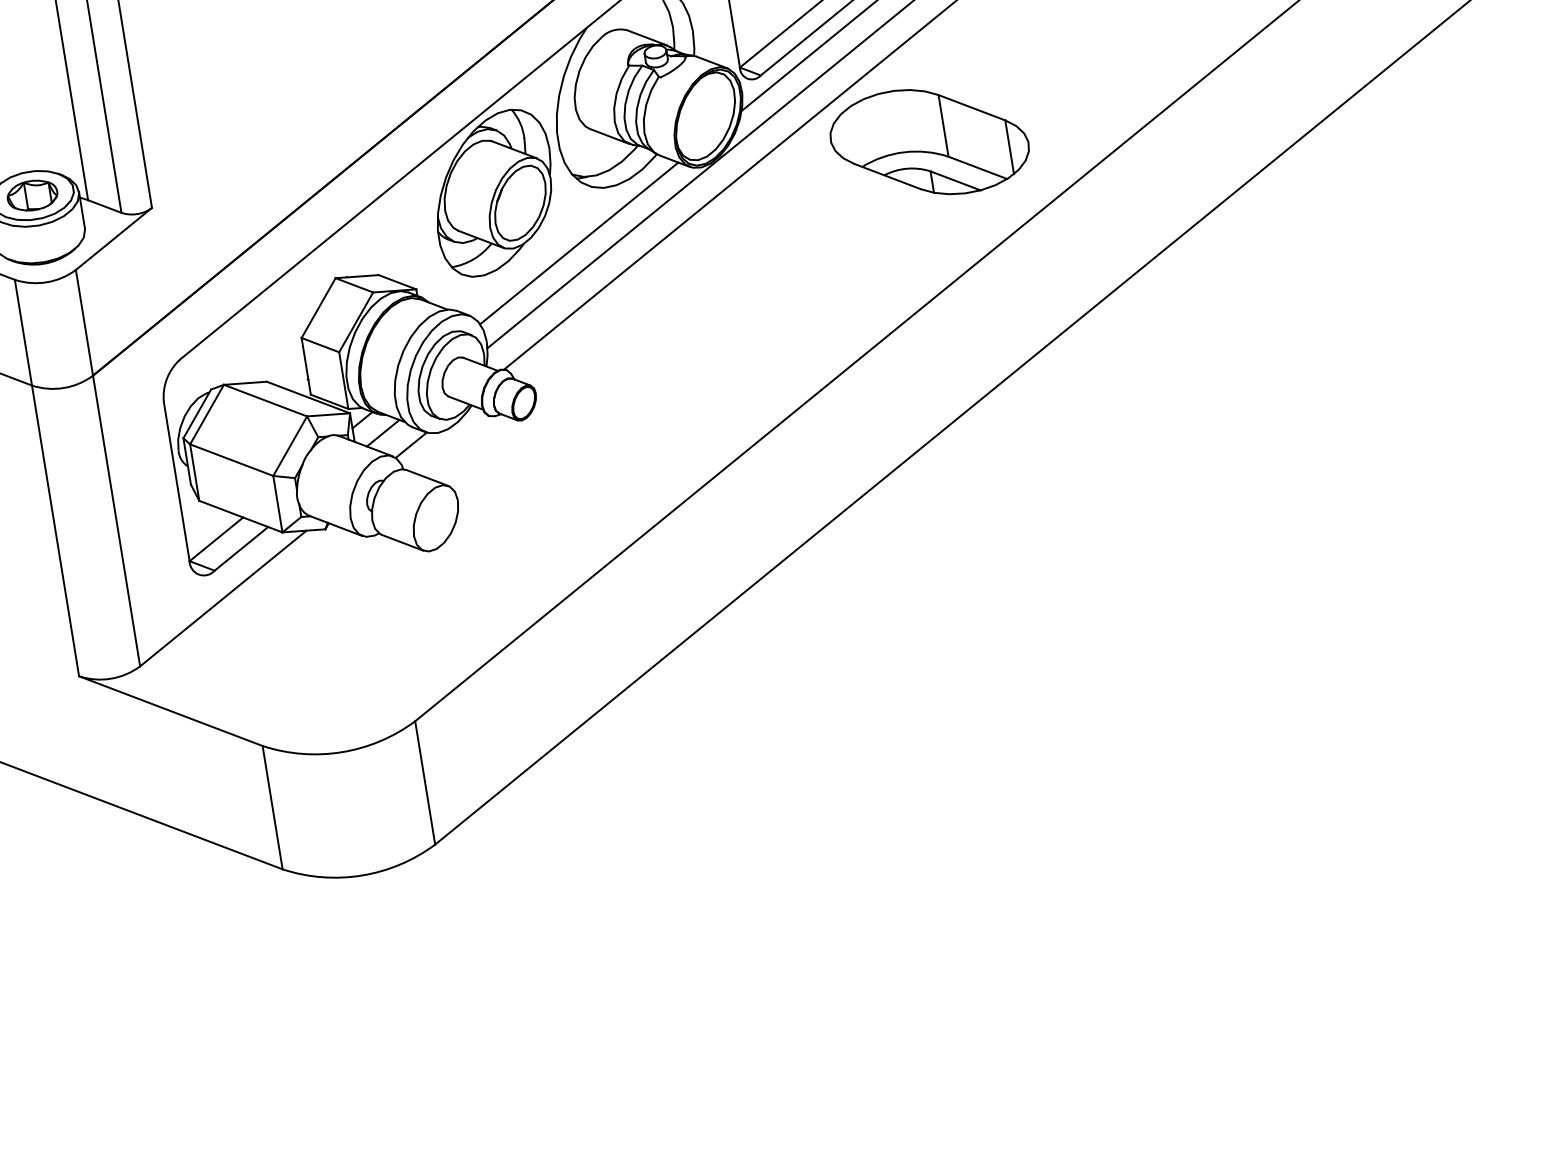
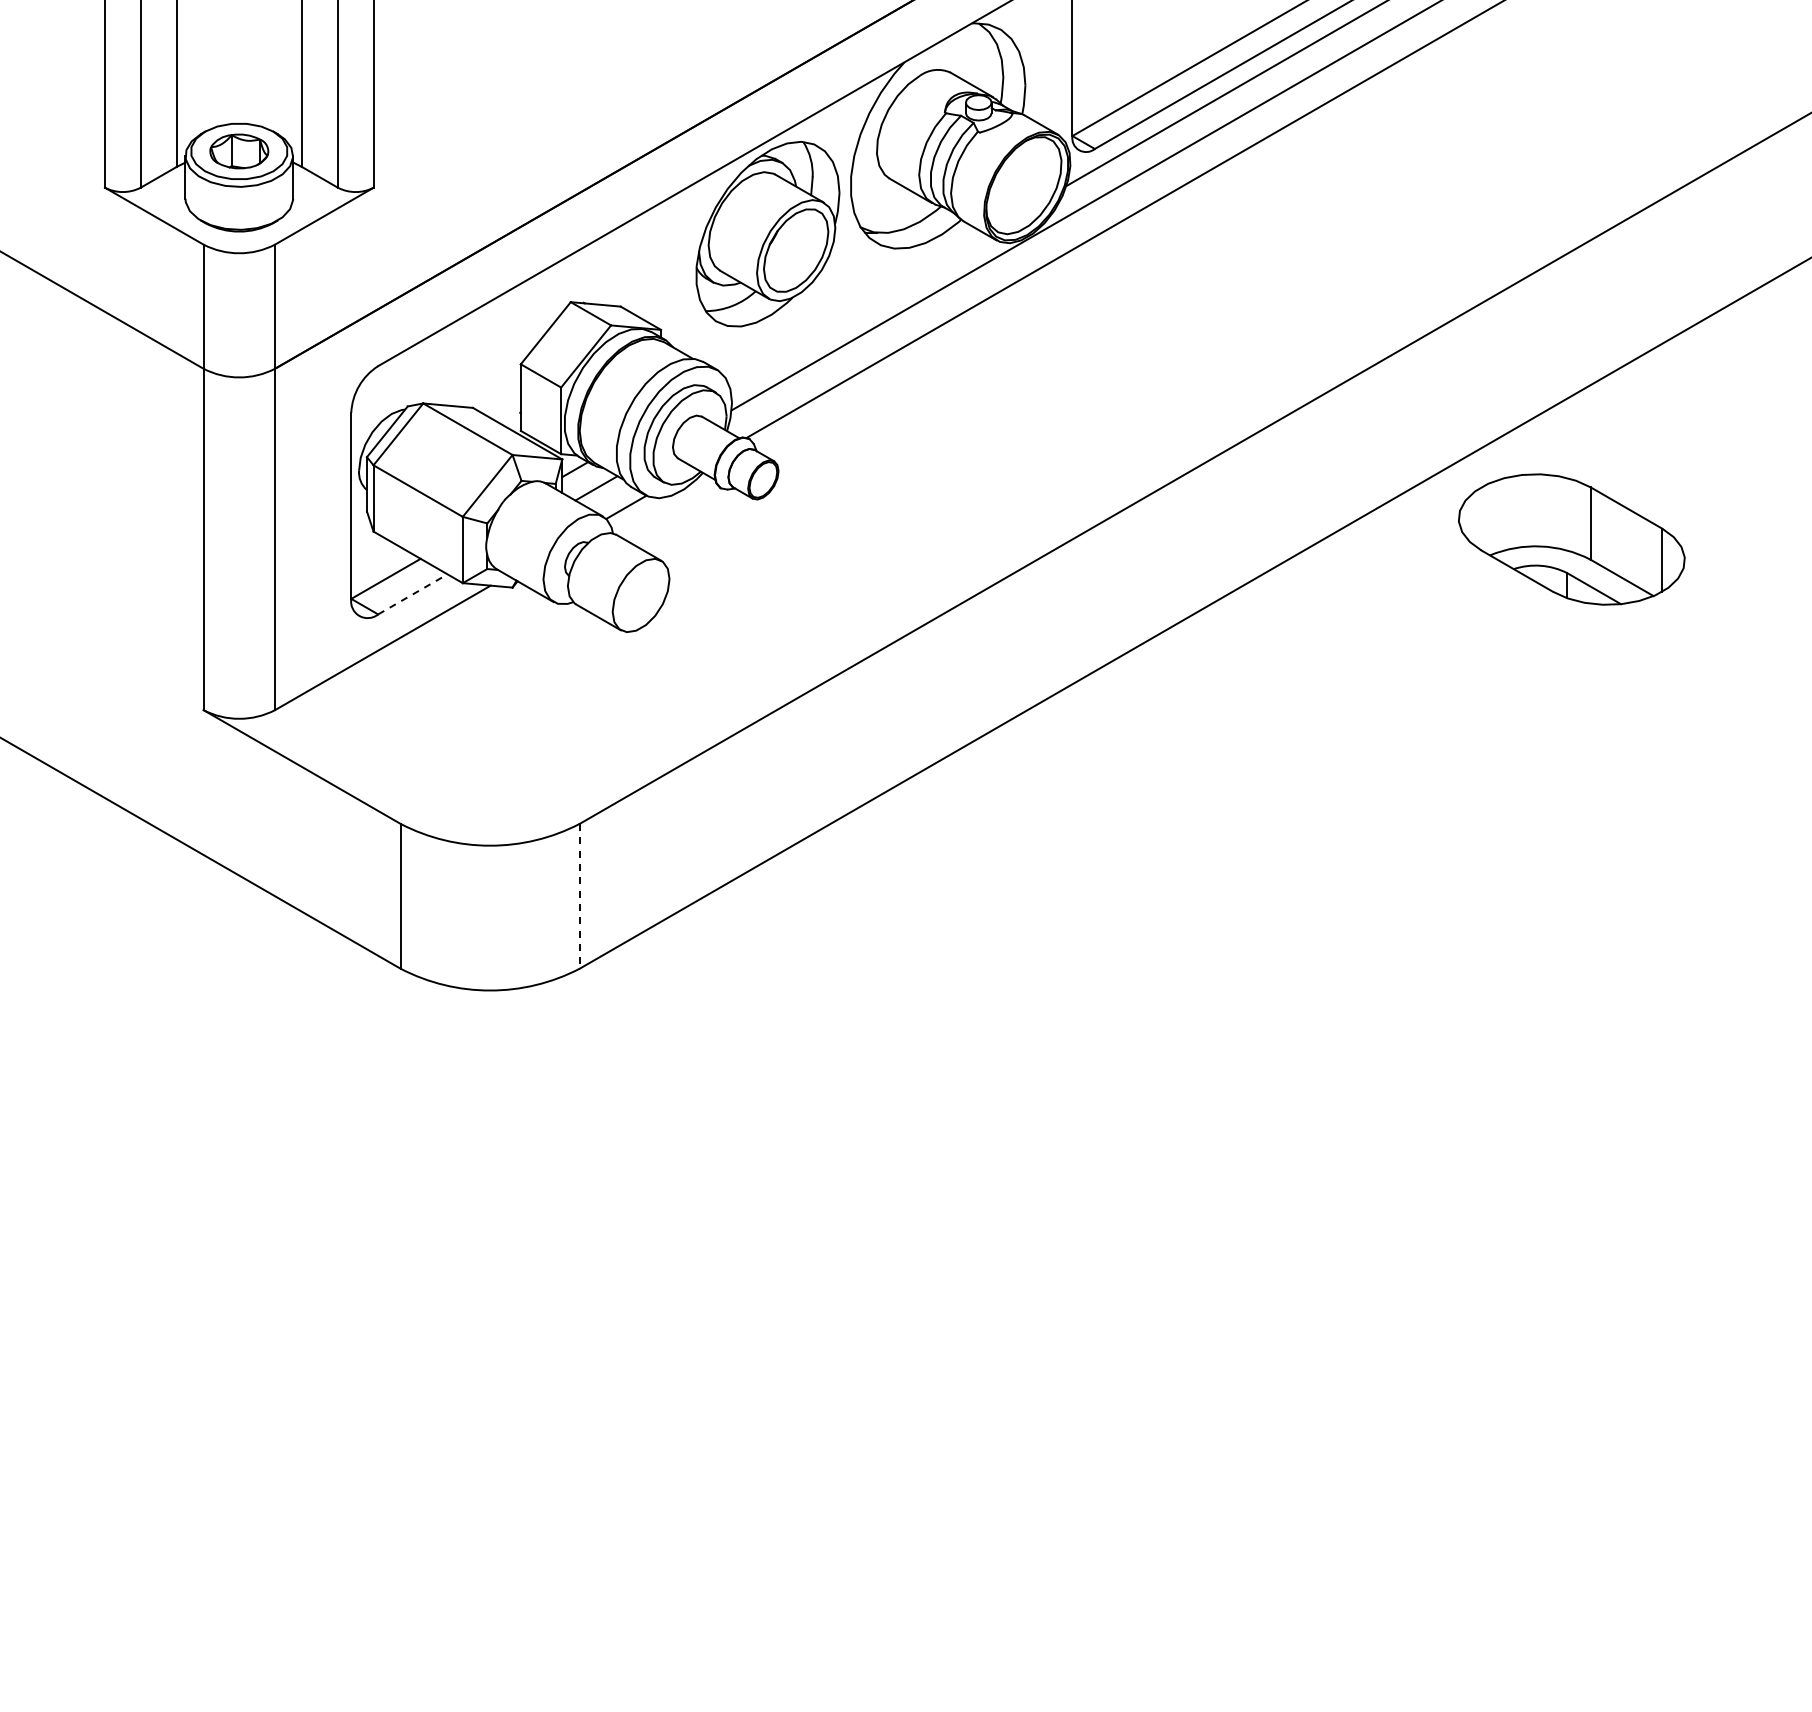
part: (929, 142) -> (1571, 539), moved
line: (578, 243) -> (855, 307), removed
line: (241, 548) -> (413, 594), solid -> dashed
line: (425, 783) -> (579, 896), solid -> dashed

